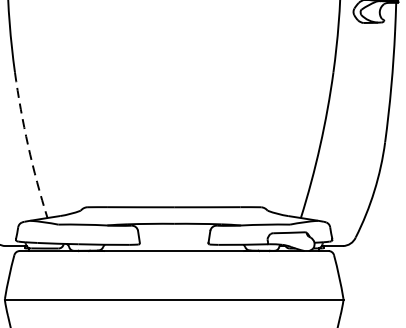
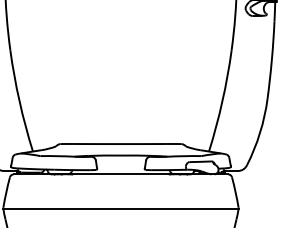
arc: (28, 146) -> (19, 101), dashed -> solid

